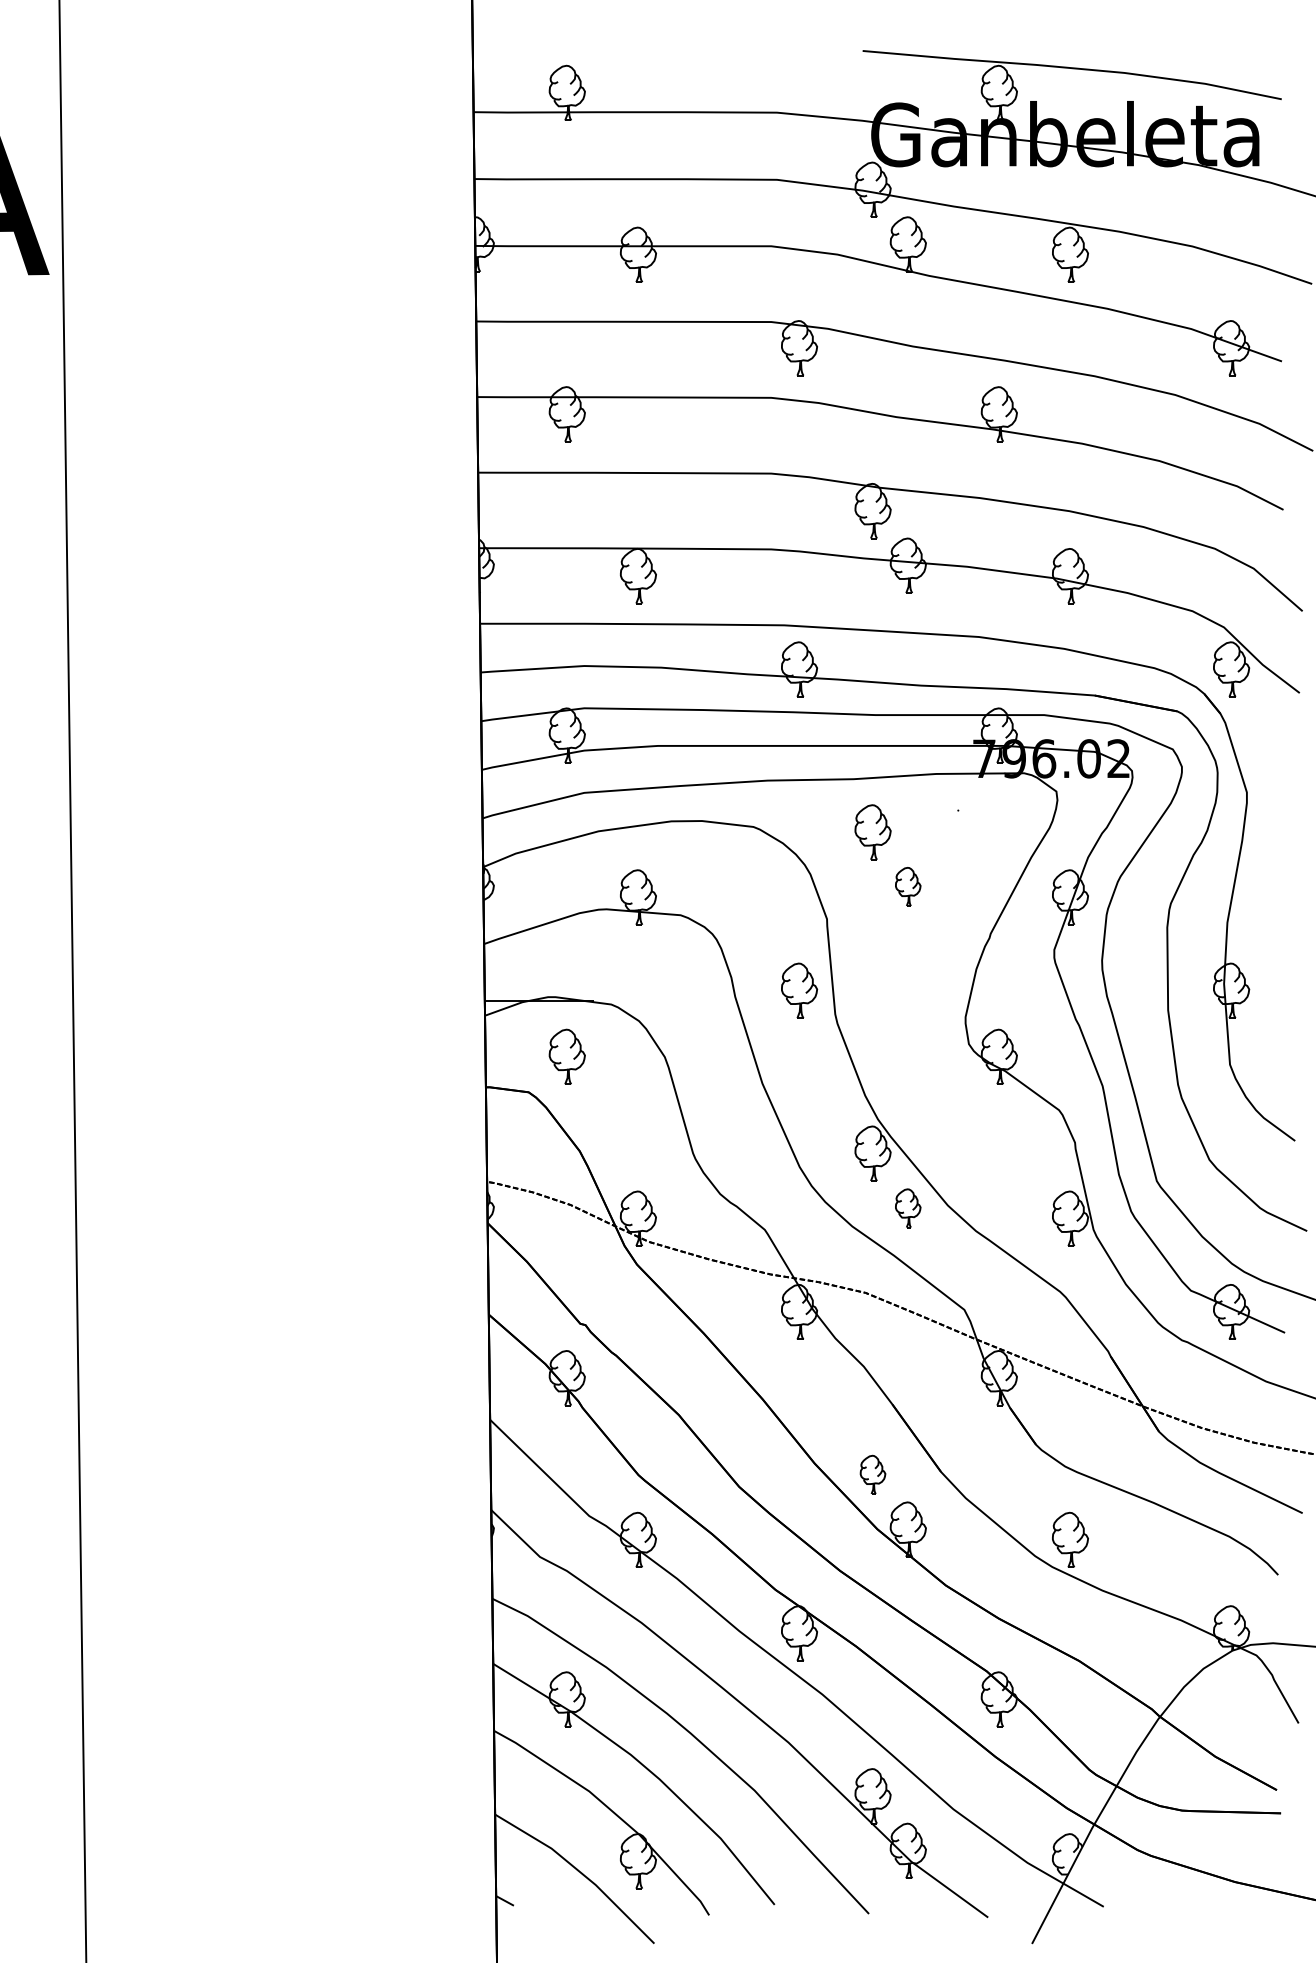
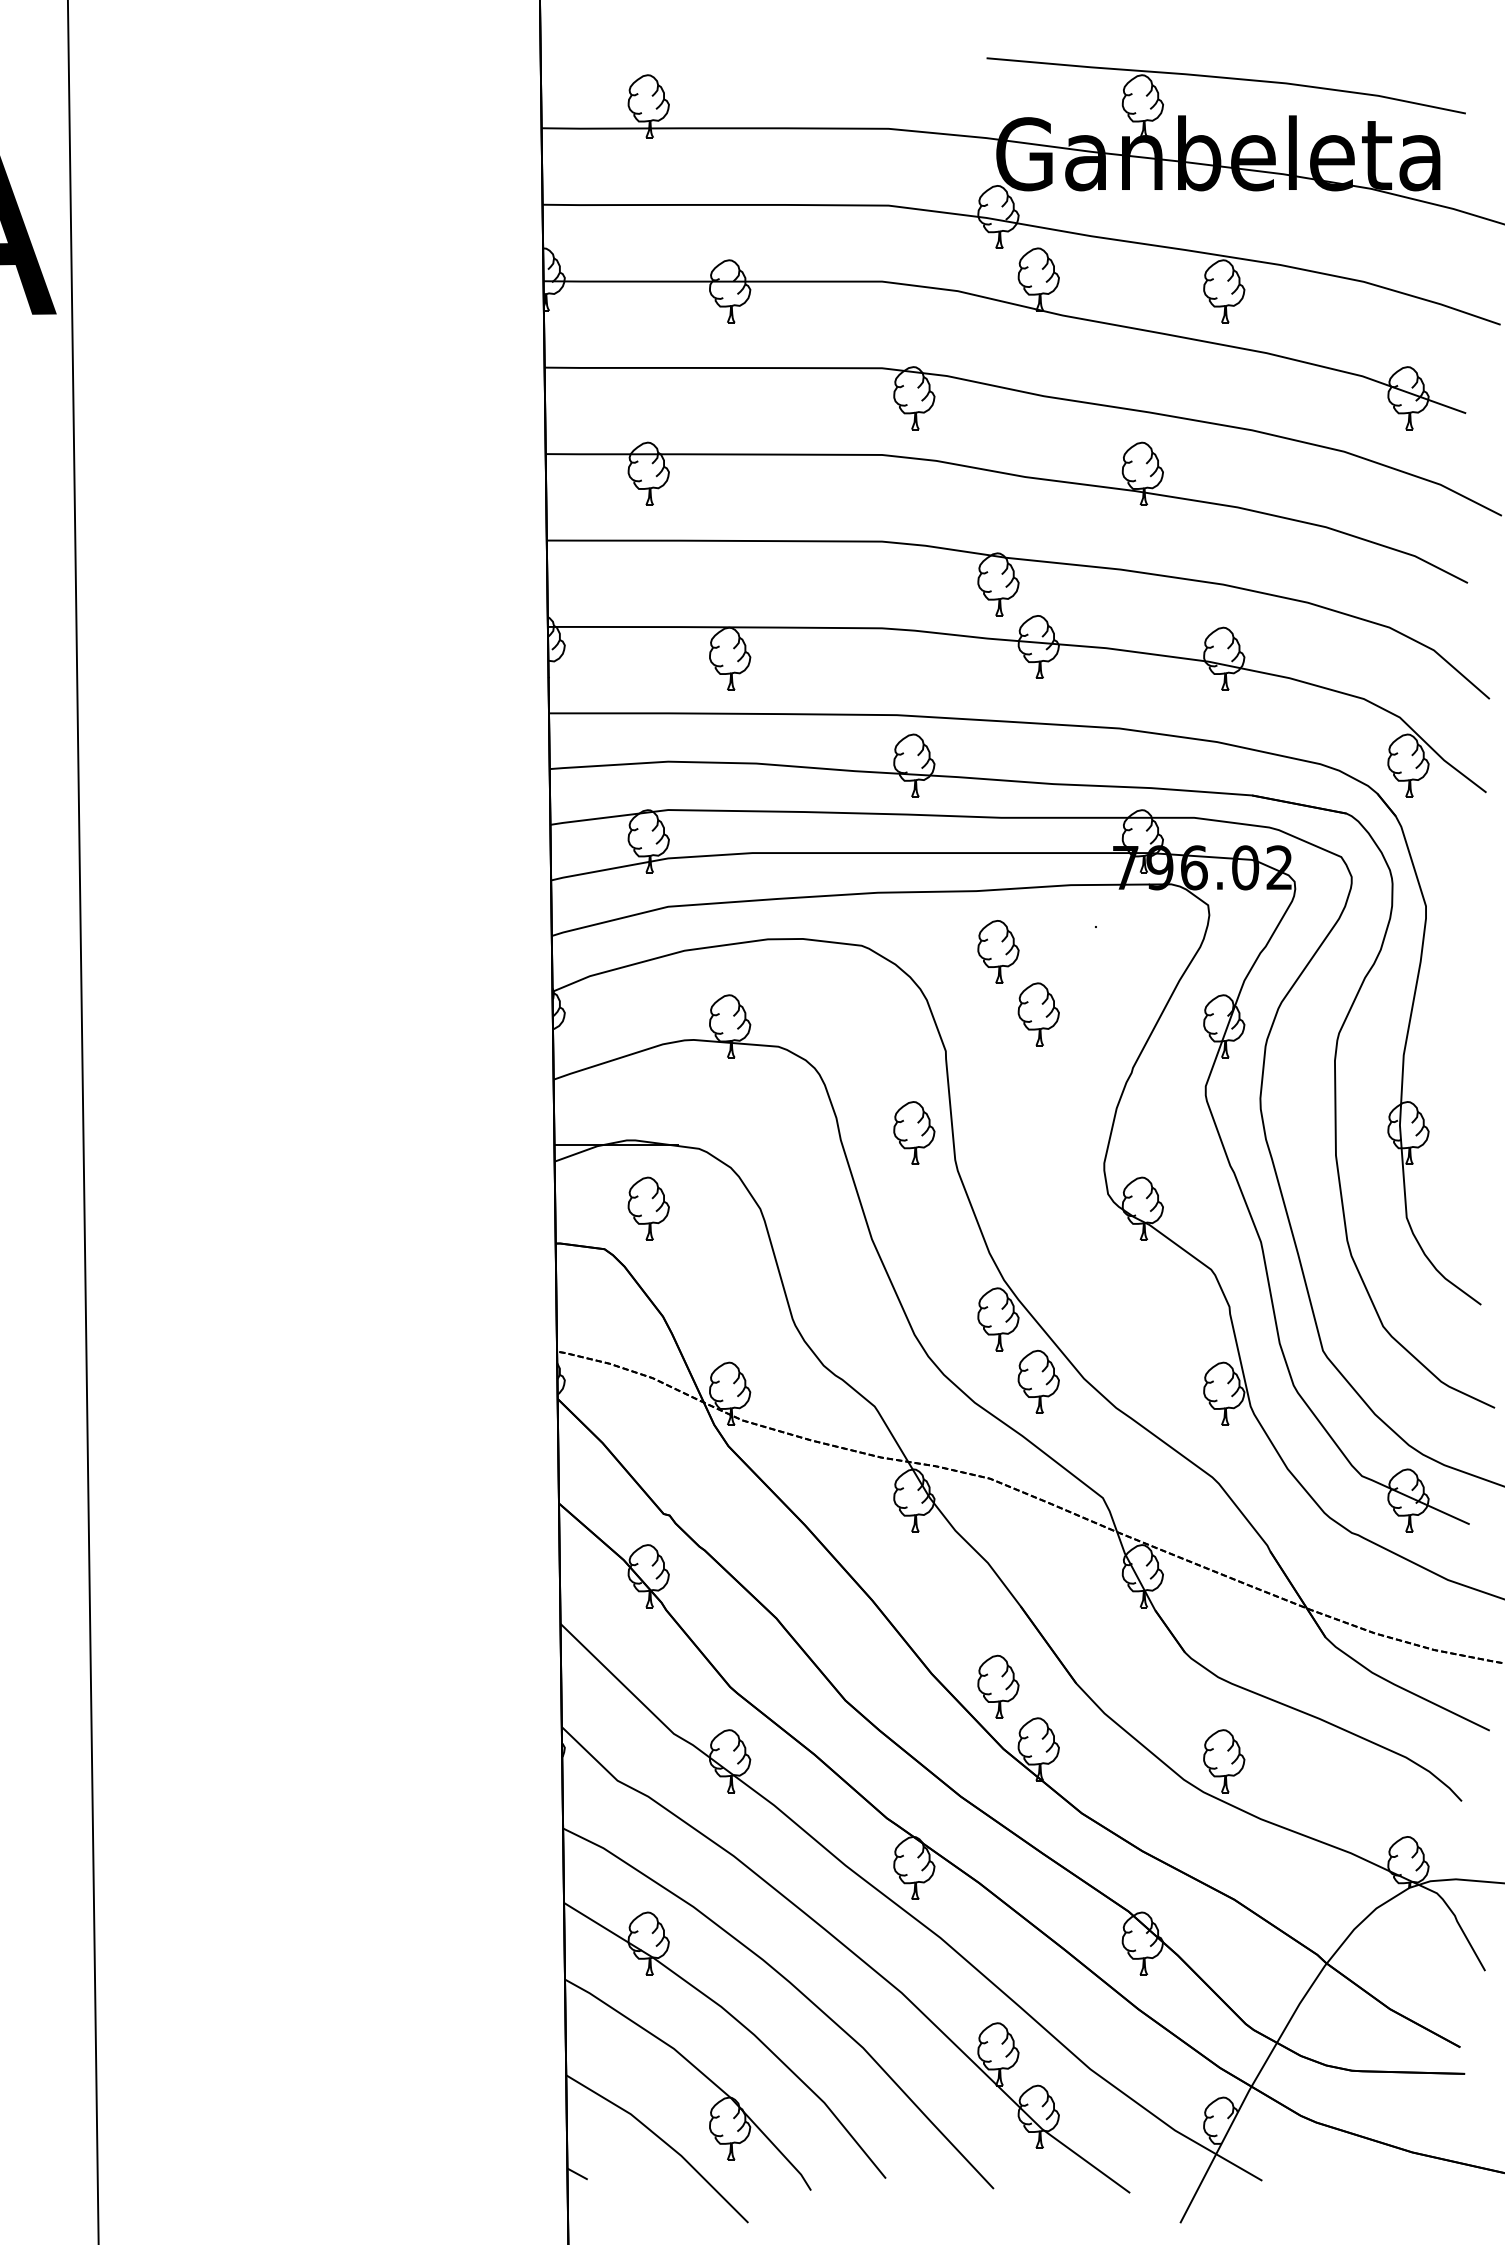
part: (907, 886) -> (1037, 1013), size x1.43
part: (907, 1208) -> (1037, 1382), size x1.43
part: (872, 1474) -> (997, 1686), size x1.43

